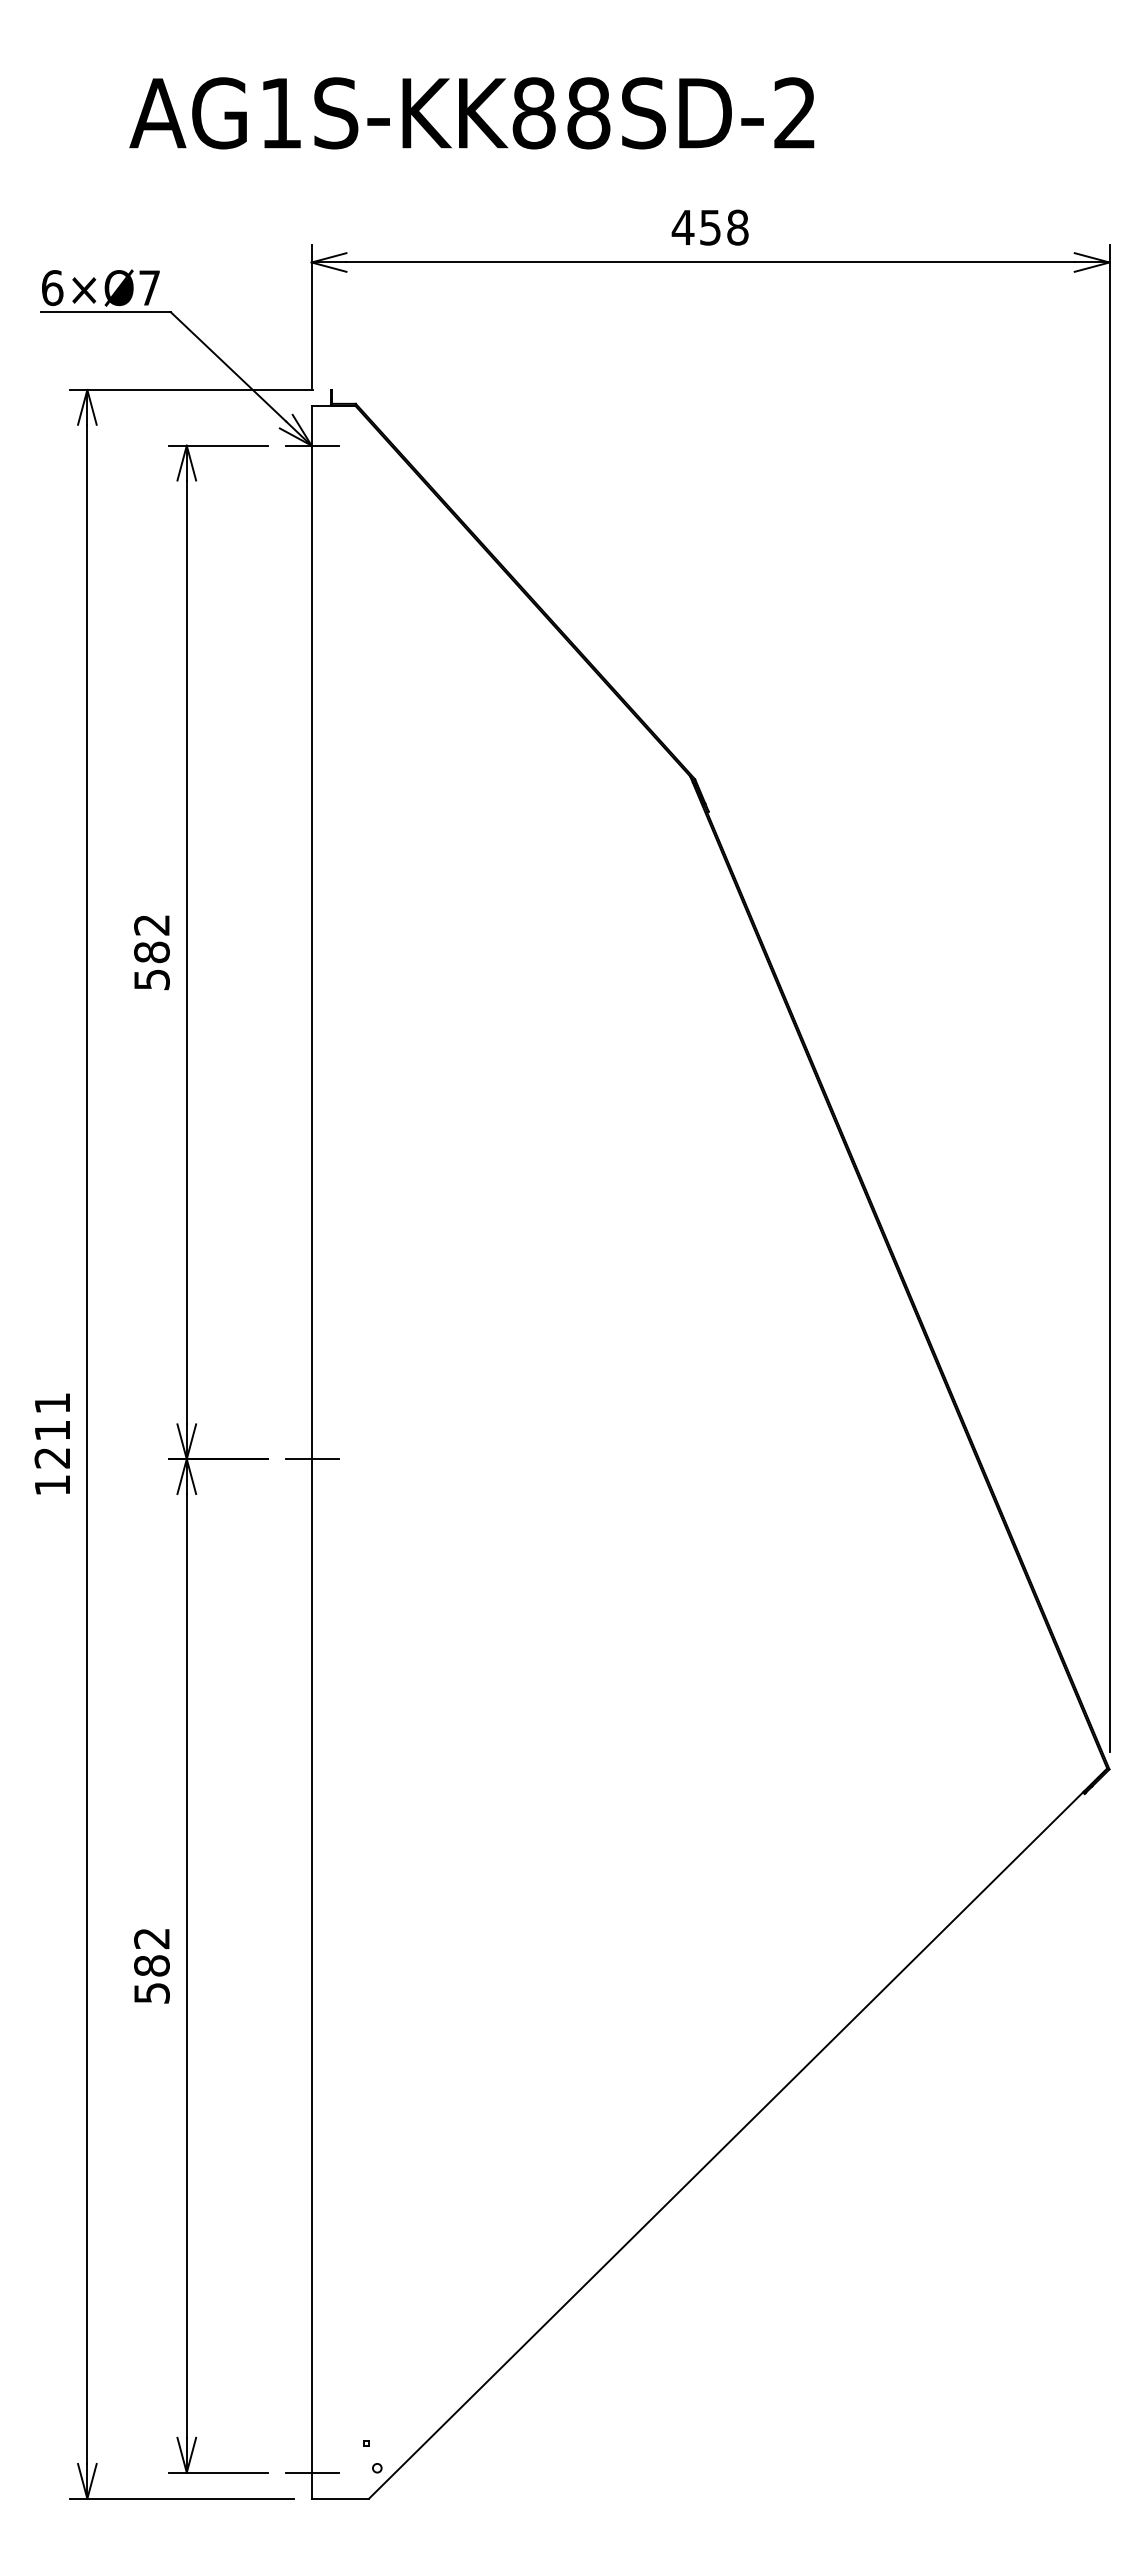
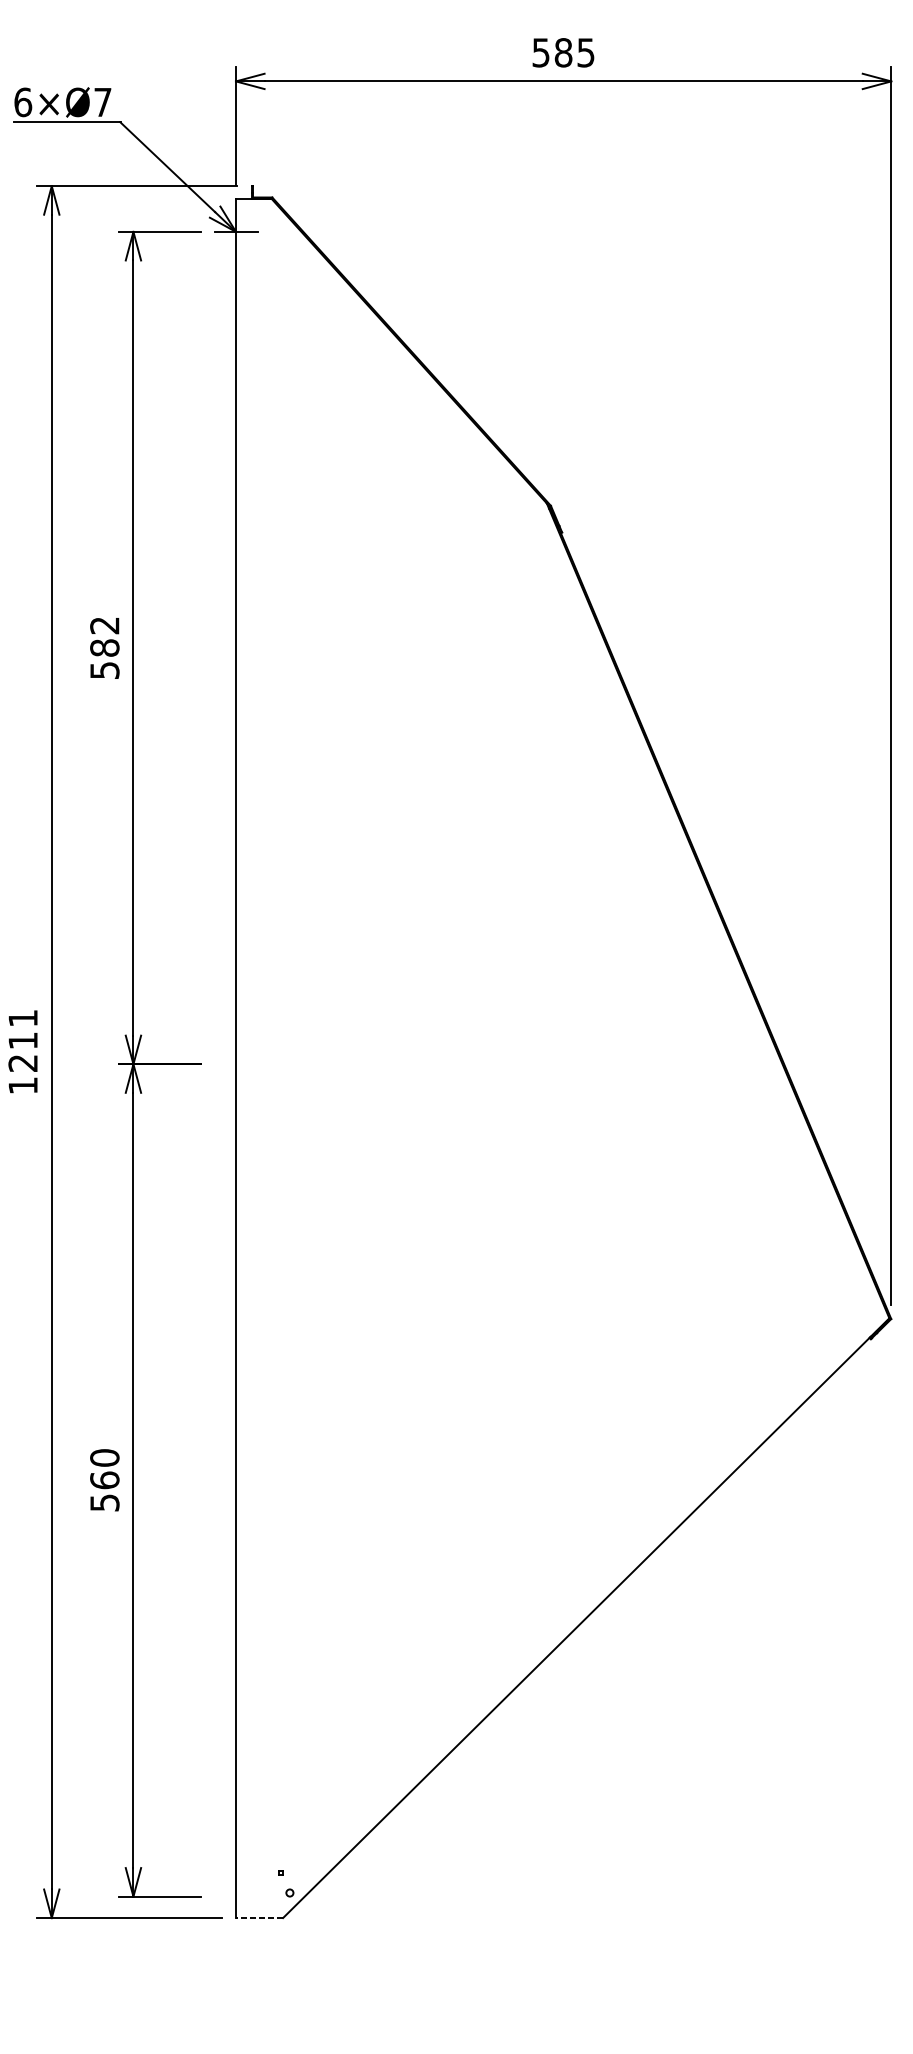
text: (709, 227) -> (562, 52), 458 -> 585
line: (311, 1459) -> (235, 1064), removed
text: (151, 1951) -> (104, 1468), 582 -> 560
line: (311, 2472) -> (235, 1896), removed
line: (340, 2498) -> (259, 1917), solid -> dashed

